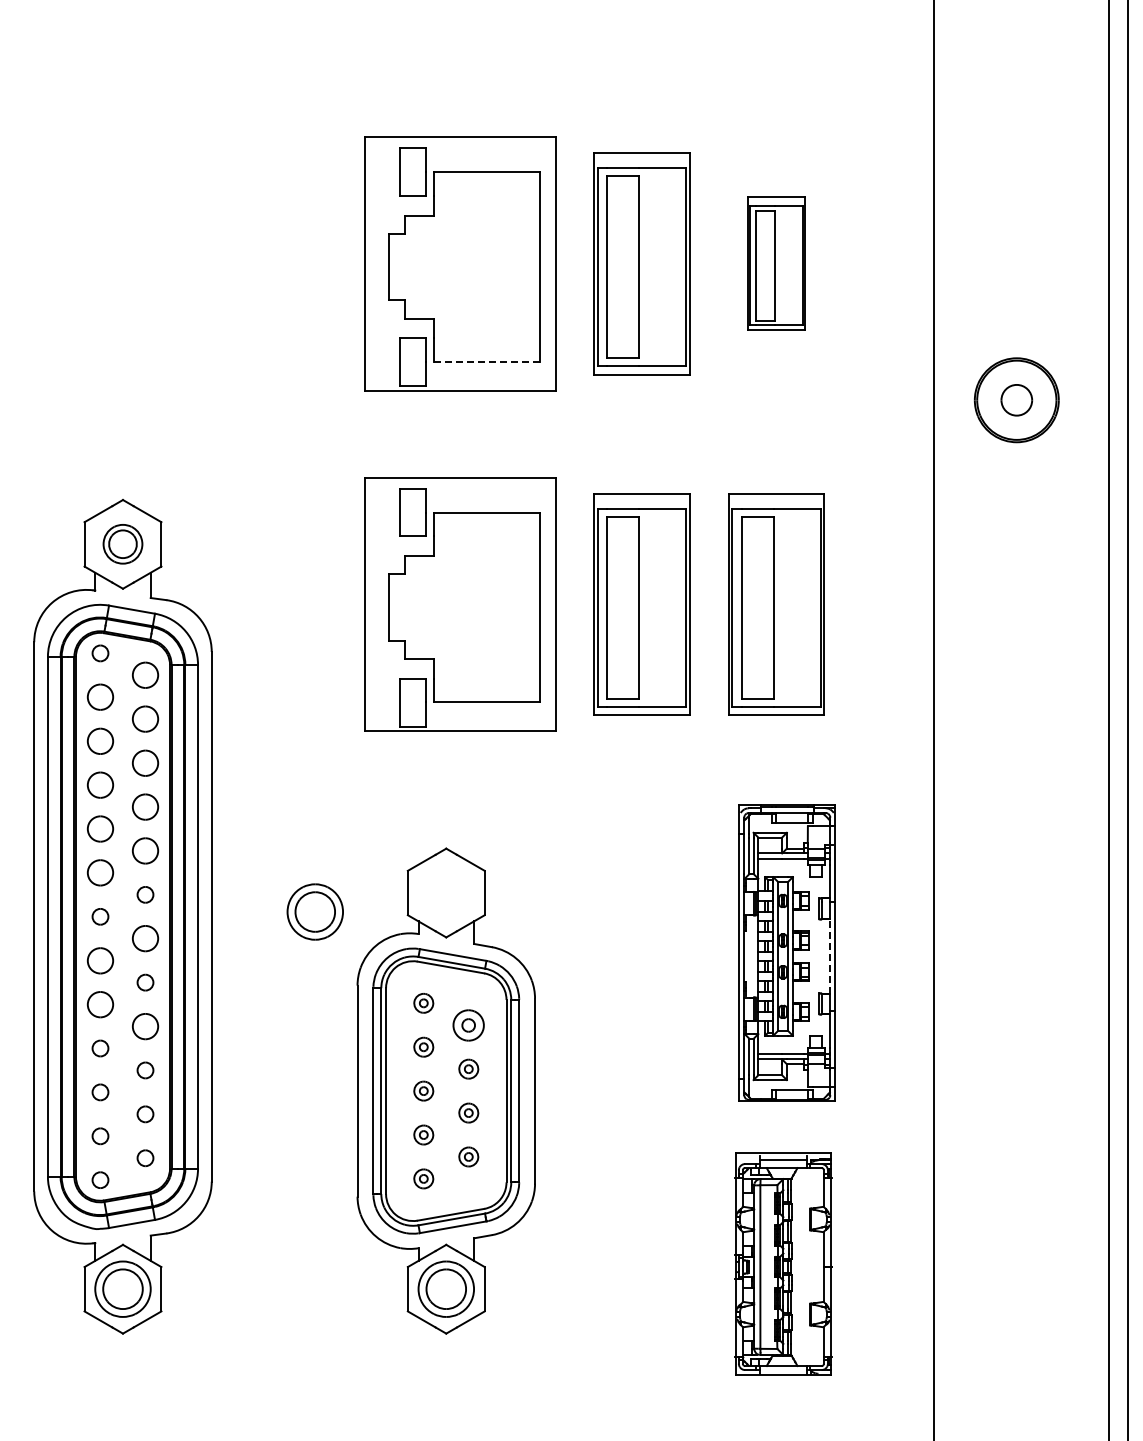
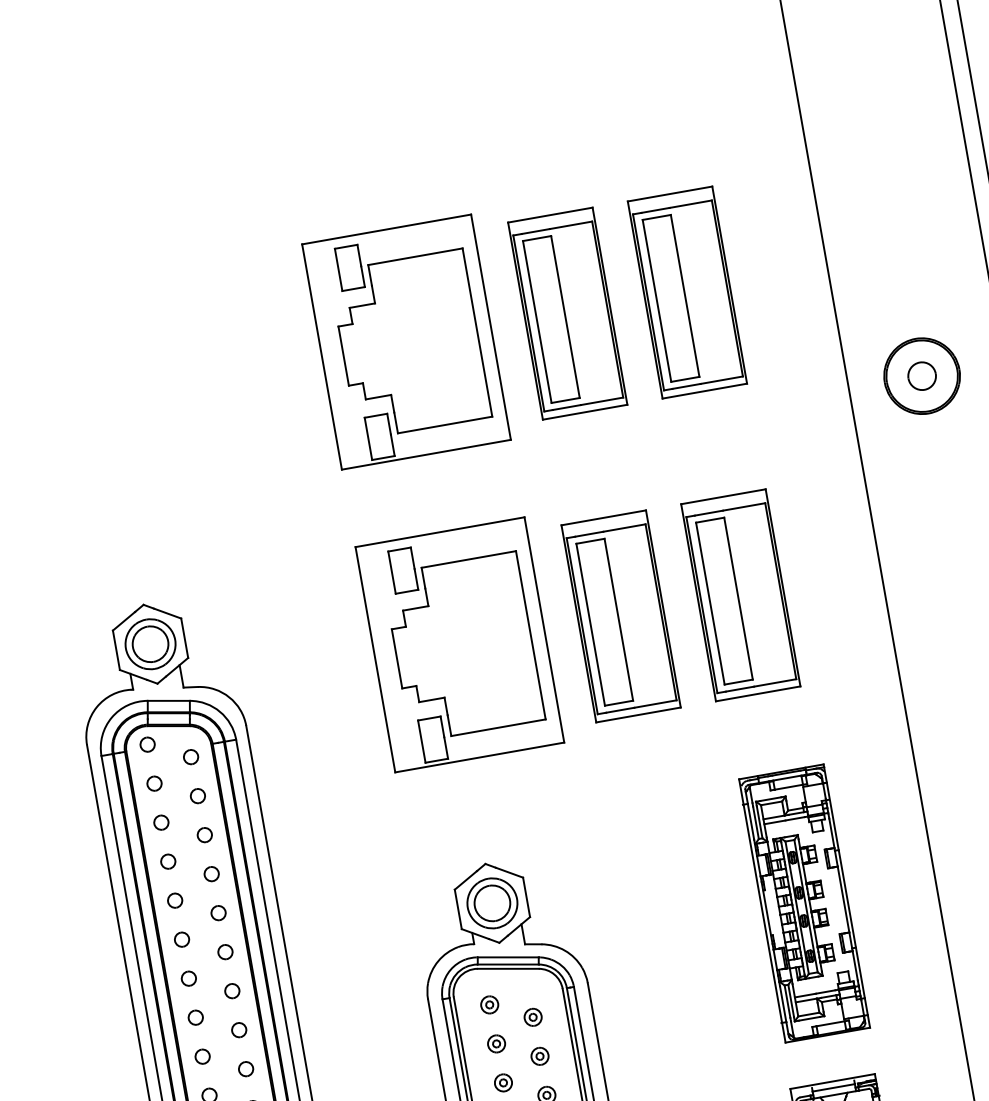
part: (776, 263) -> (687, 292), size x1.67
line: (486, 361) -> (444, 424), dashed -> solid
part: (122, 543) -> (149, 643), size x1.43
part: (145, 675) -> (191, 757), size x0.62
part: (100, 697) -> (154, 783), size x0.62
part: (145, 719) -> (197, 796), size x0.62
part: (100, 740) -> (161, 822), size x0.62
part: (145, 762) -> (204, 834), size x0.62
part: (100, 784) -> (168, 861), size x0.62
part: (145, 806) -> (211, 873), size x0.62
part: (100, 828) -> (175, 900), size x0.62
part: (145, 850) -> (218, 912), size x0.62
part: (100, 872) -> (181, 939), size x0.62
part: (314, 911) -> (491, 903), moved
part: (145, 938) -> (232, 990), size x0.62
line: (830, 955) -> (843, 898), dashed -> solid
part: (100, 960) -> (195, 1017), size x0.62
part: (100, 1004) -> (202, 1056), size x0.62
part: (468, 1024) -> (532, 1016), size x0.62
part: (145, 1026) -> (246, 1069), size x0.62

